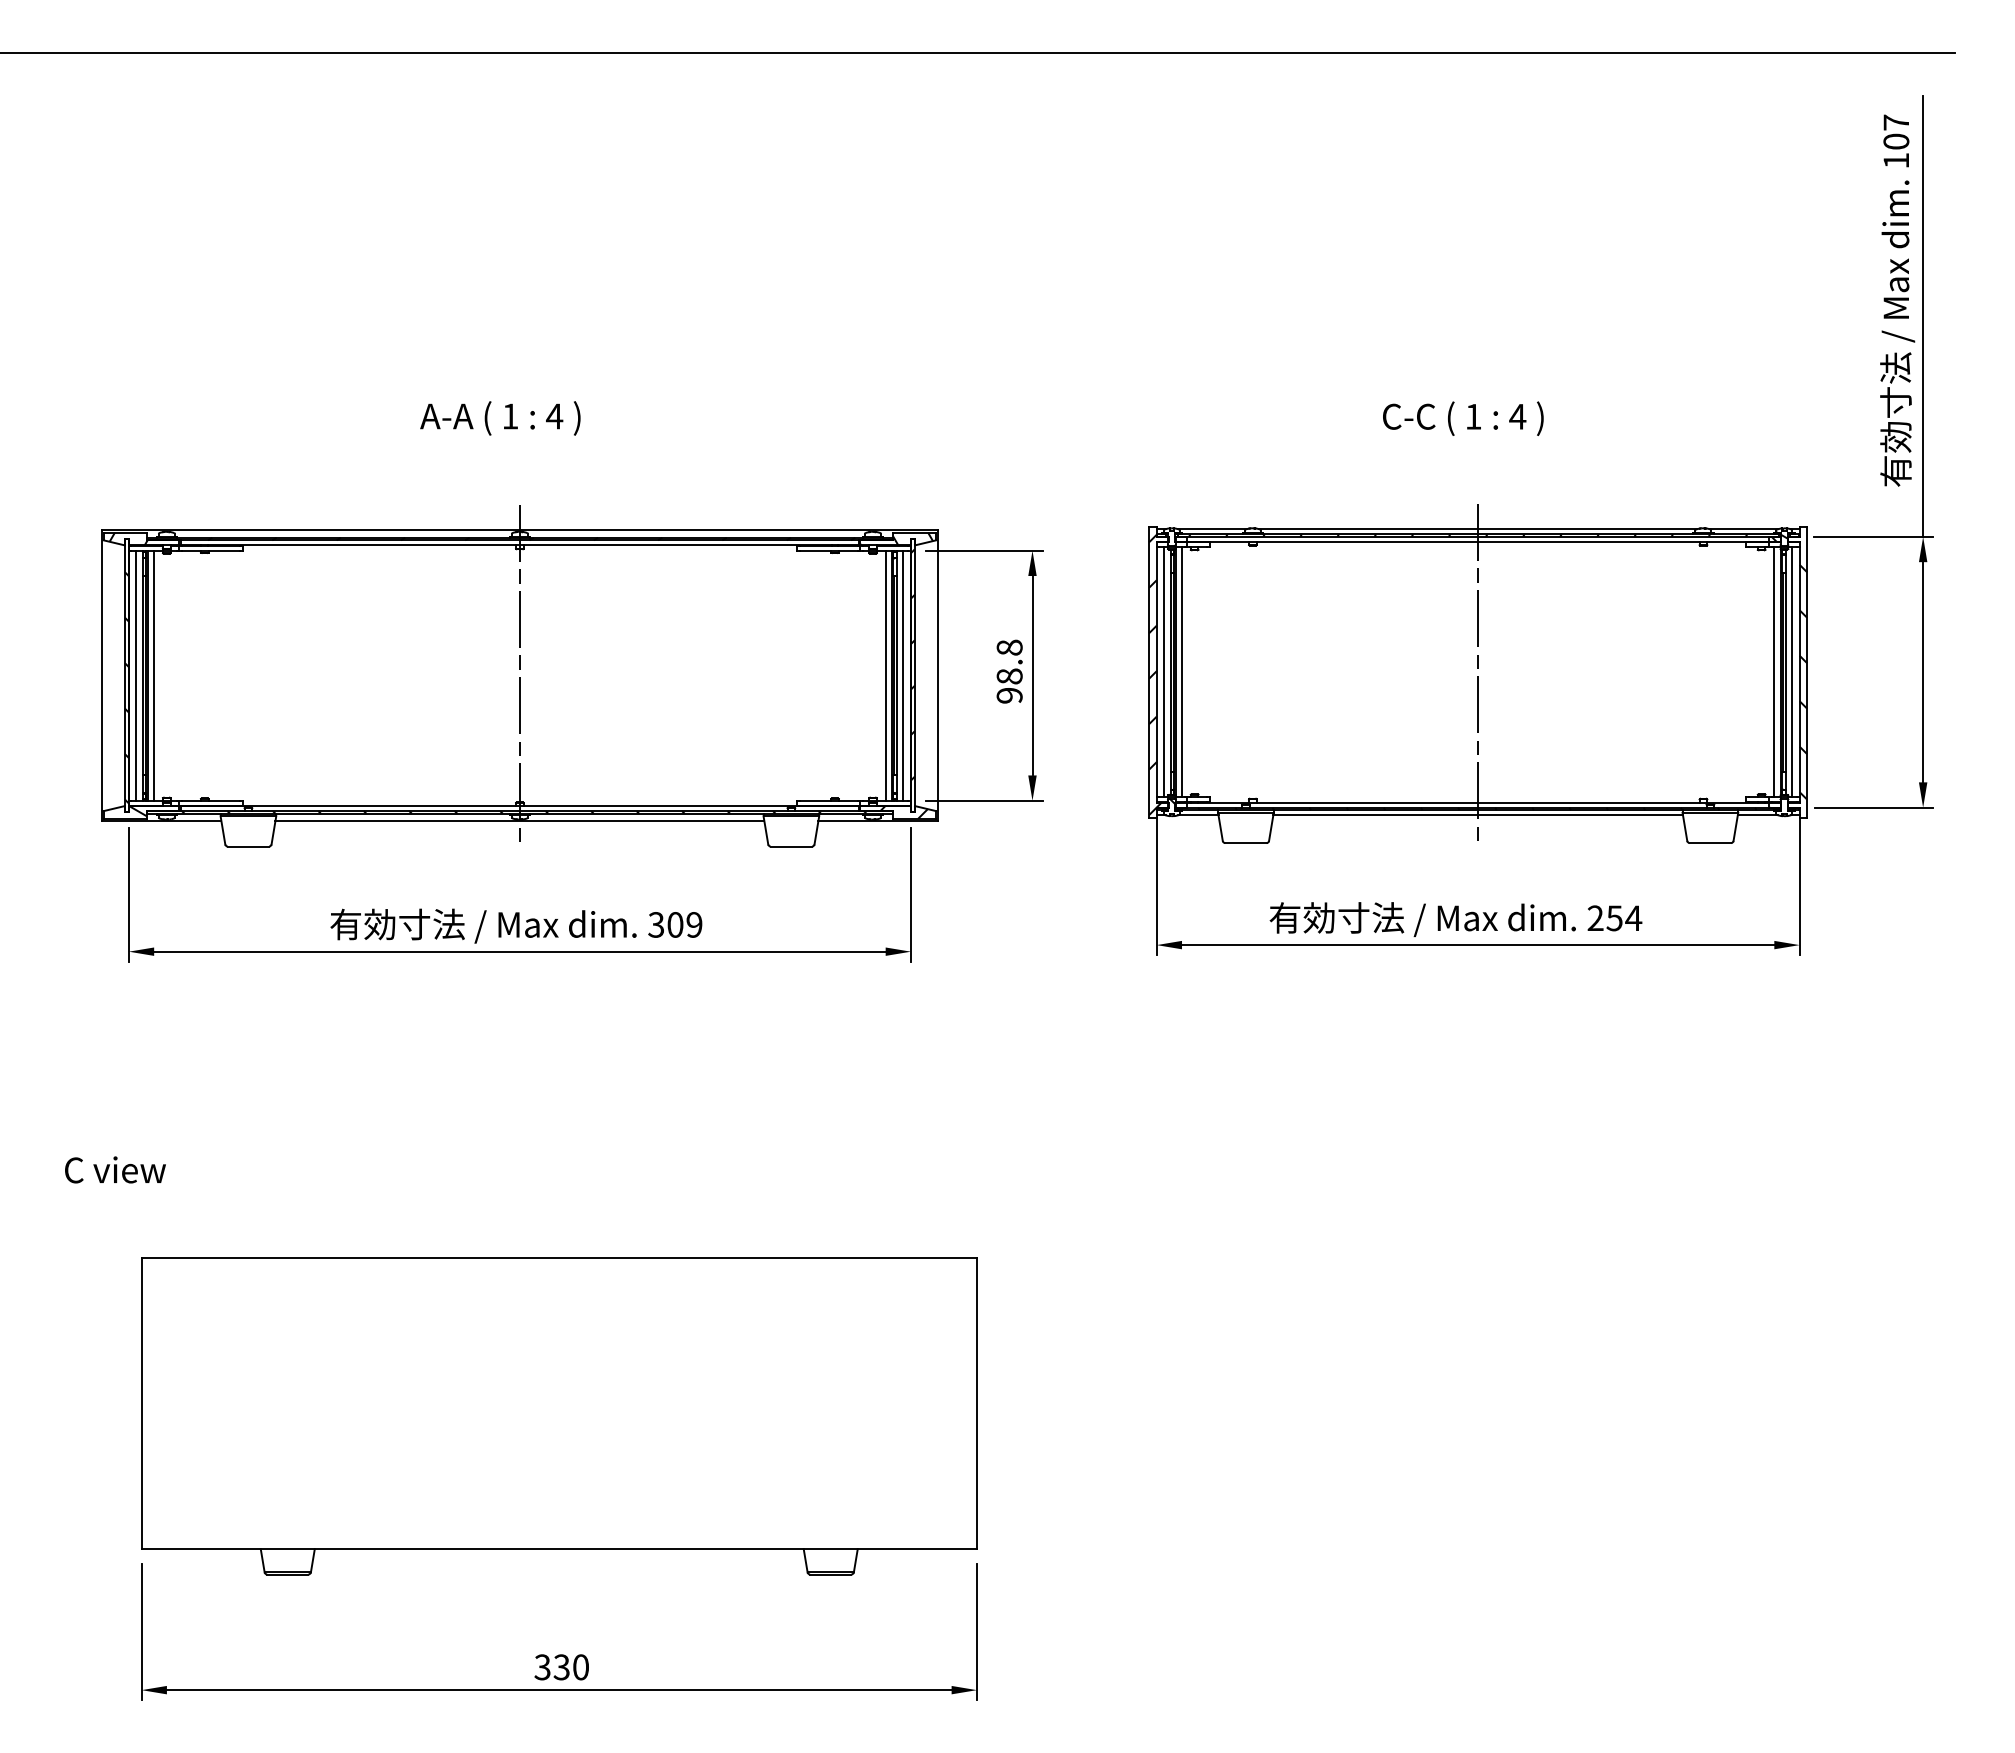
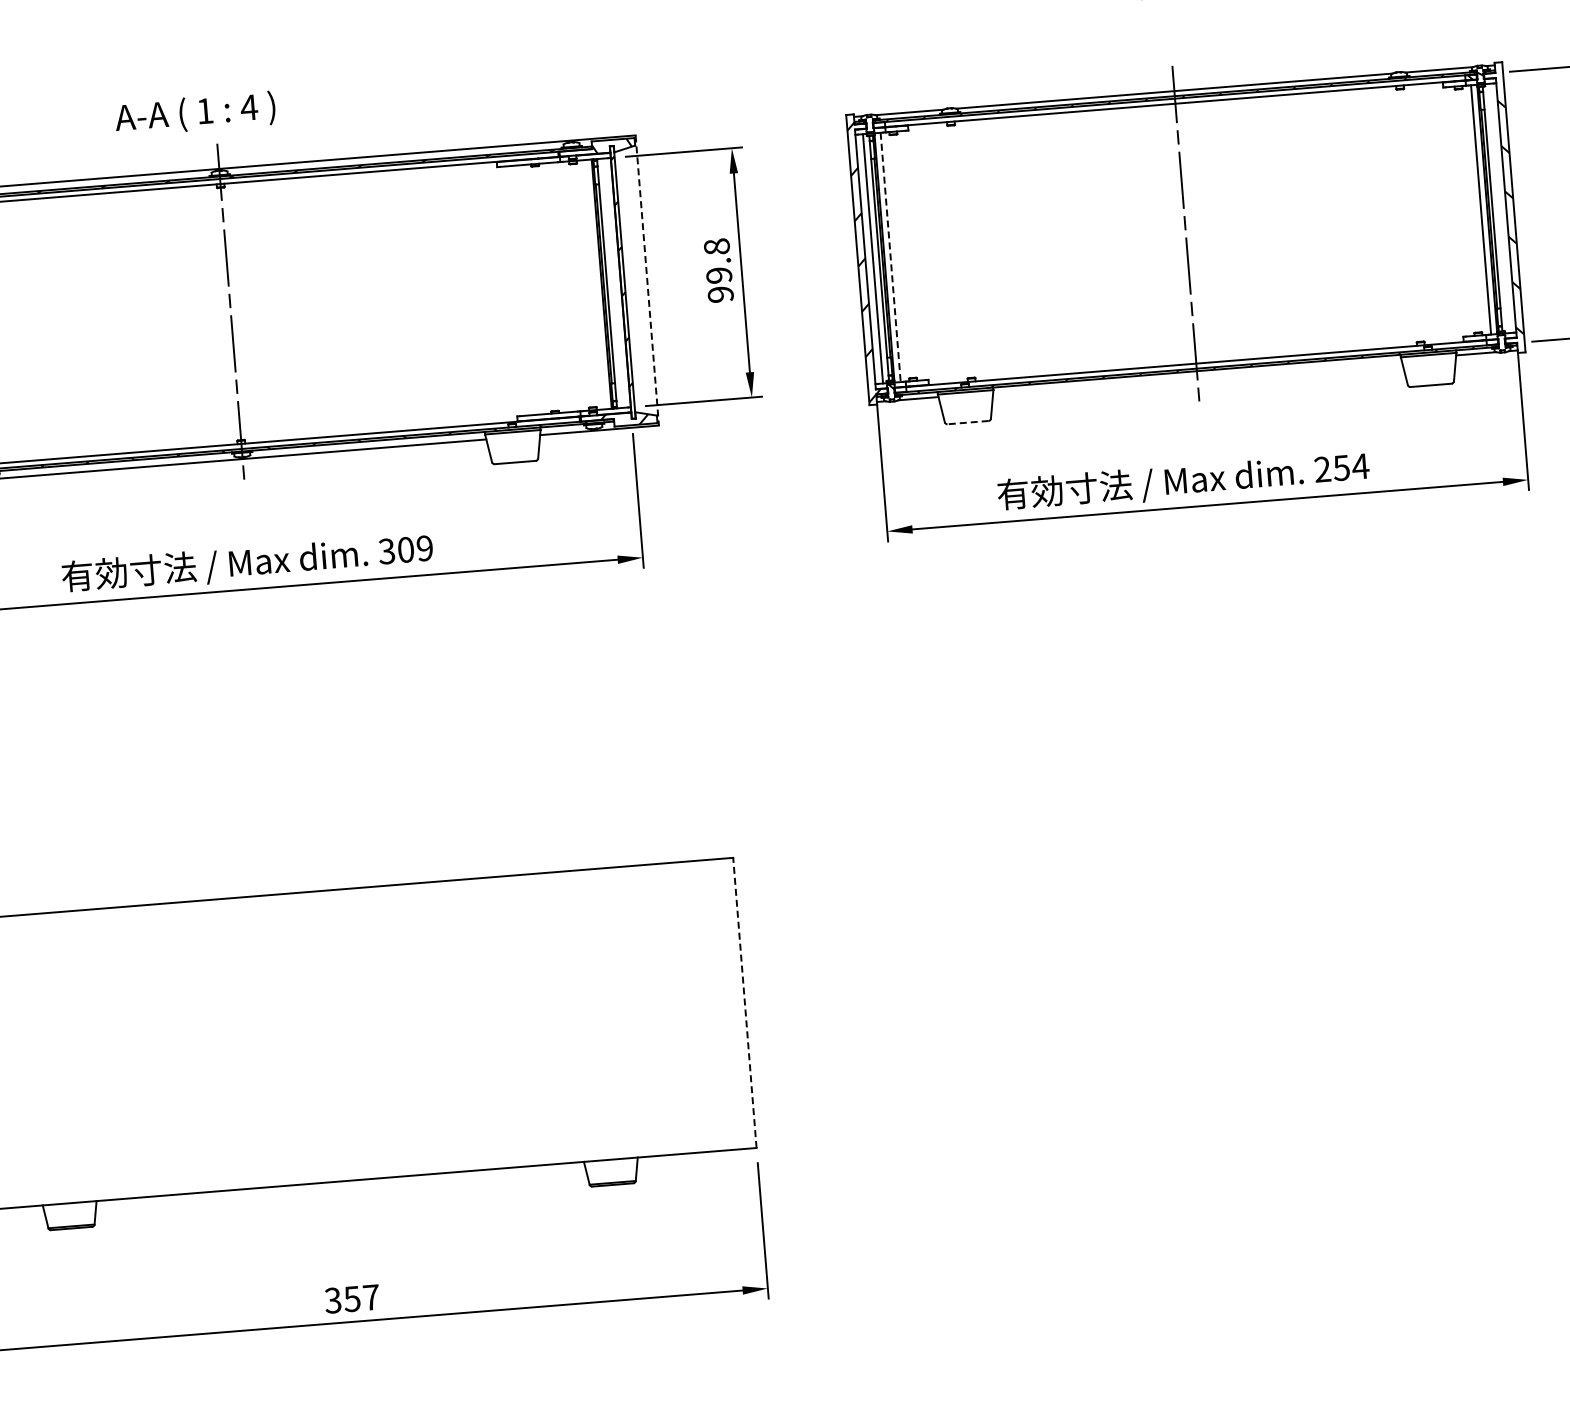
text: (500, 418) -> (195, 113), moved
line: (1182, 672) -> (891, 257), solid -> dashed
line: (1792, 672) -> (1499, 208), removed
line: (885, 675) -> (595, 284), removed
line: (903, 675) -> (613, 283), removed
line: (937, 675) -> (647, 280), solid -> dashed
text: (1009, 676) -> (719, 275), 98.8 -> 99.8
line: (1477, 815) -> (1196, 376), removed
line: (1245, 843) -> (967, 423), solid -> dashed
line: (976, 1403) -> (744, 1002), solid -> dashed
text: (571, 1667) -> (361, 1298), 330 -> 357

